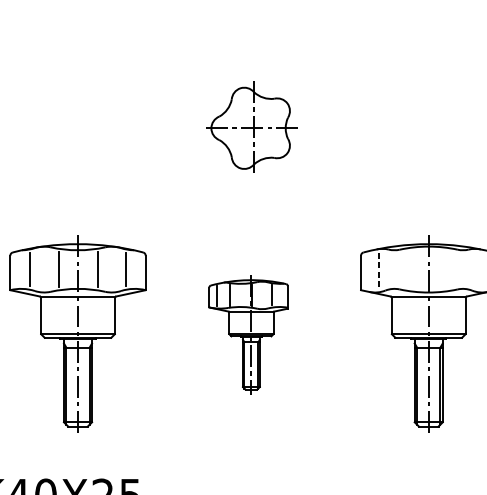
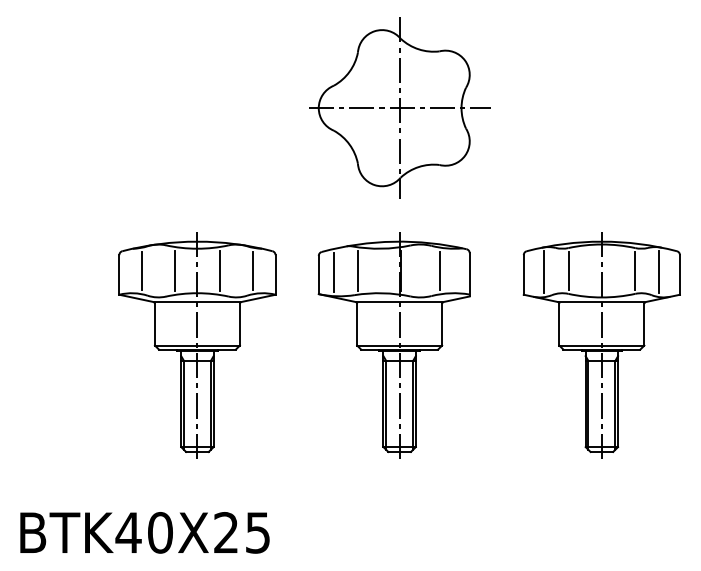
part: (253, 127) -> (399, 107), size x1.67
line: (399, 269) -> (568, 270), added
line: (457, 269) -> (635, 270), added
line: (378, 270) -> (544, 272), dashed -> solid
line: (478, 270) -> (659, 272), added
part: (248, 334) -> (393, 345), size x1.67

